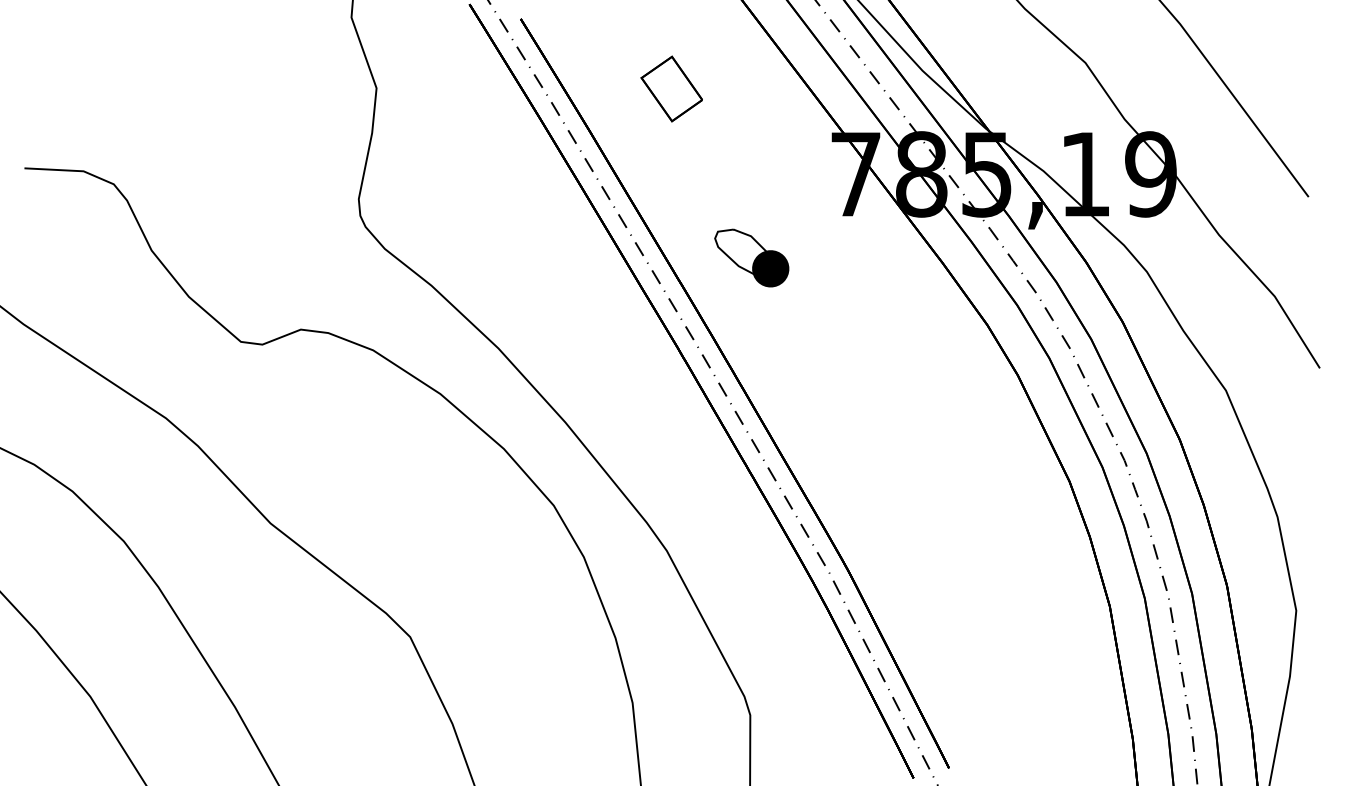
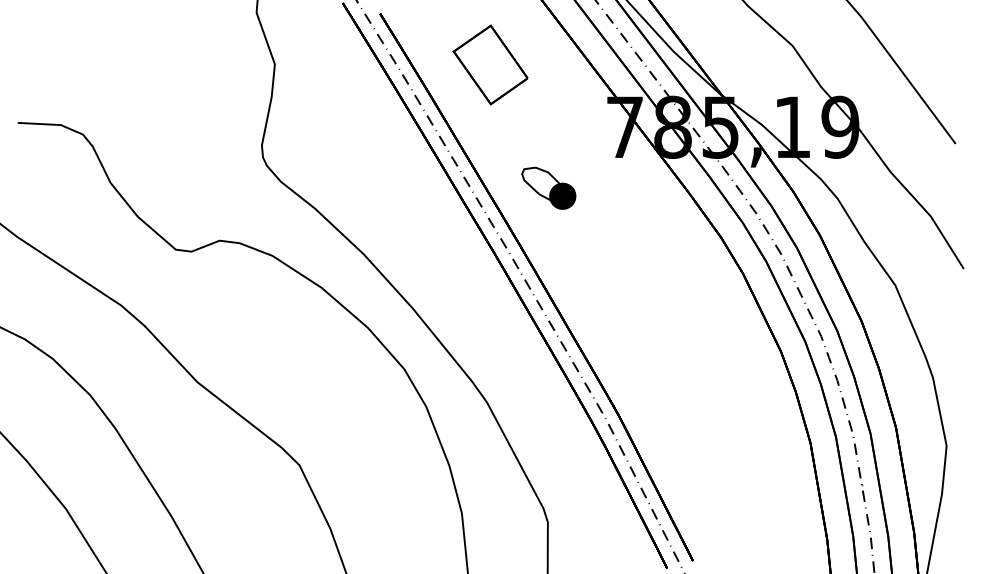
part: (671, 88) -> (490, 64), size x1.67

